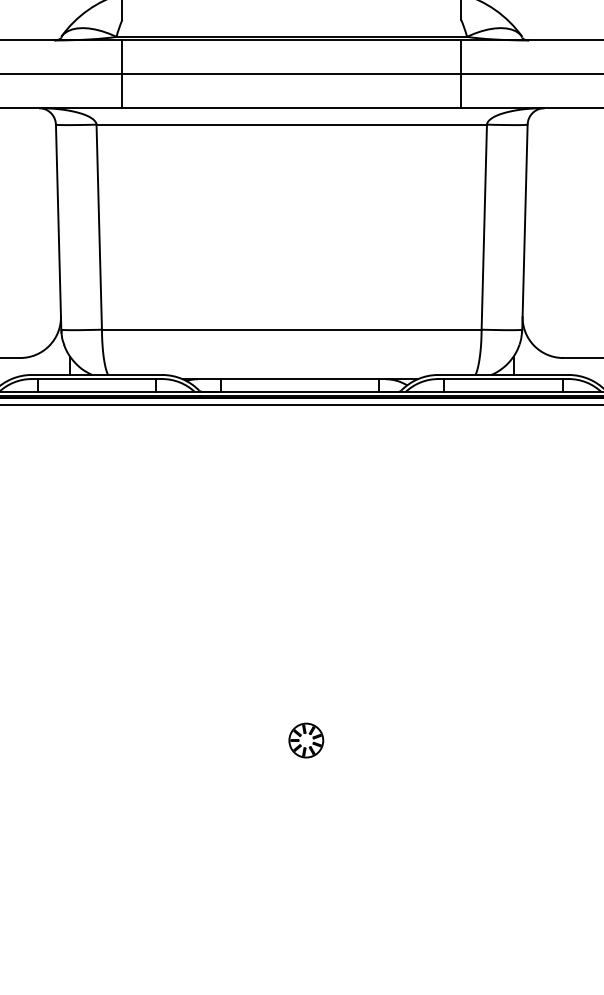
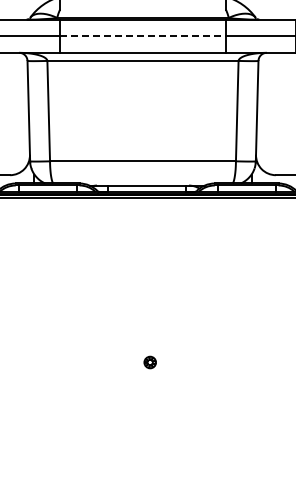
line: (290, 74) -> (142, 36), solid -> dashed
part: (307, 740) -> (150, 362), size x0.7

